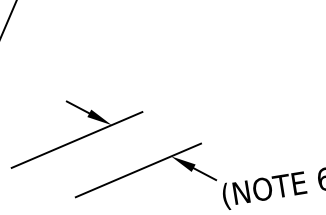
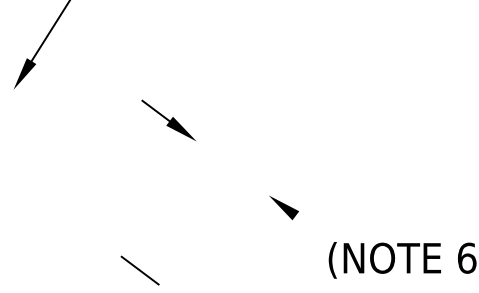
line: (76, 139) -> (147, 153), removed
line: (138, 170) -> (222, 206), removed
line: (204, 173) -> (309, 225), removed

